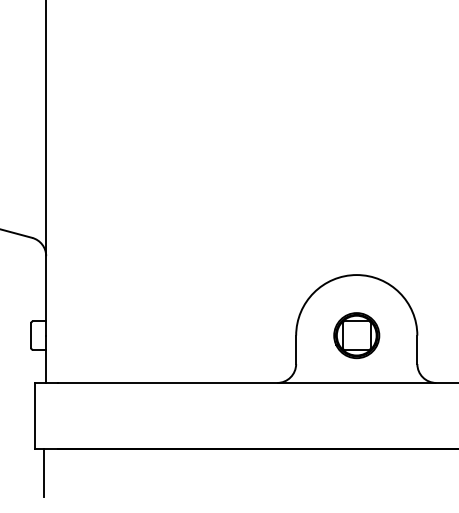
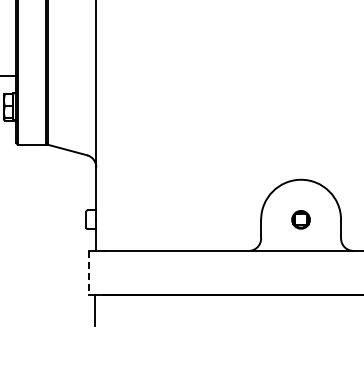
part: (355, 335) -> (300, 219), size x0.6
line: (34, 415) -> (88, 272), solid -> dashed

